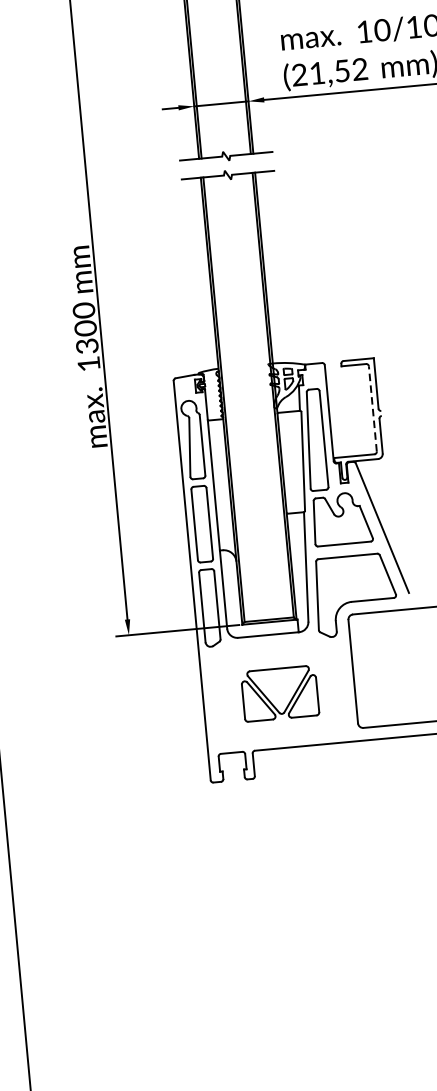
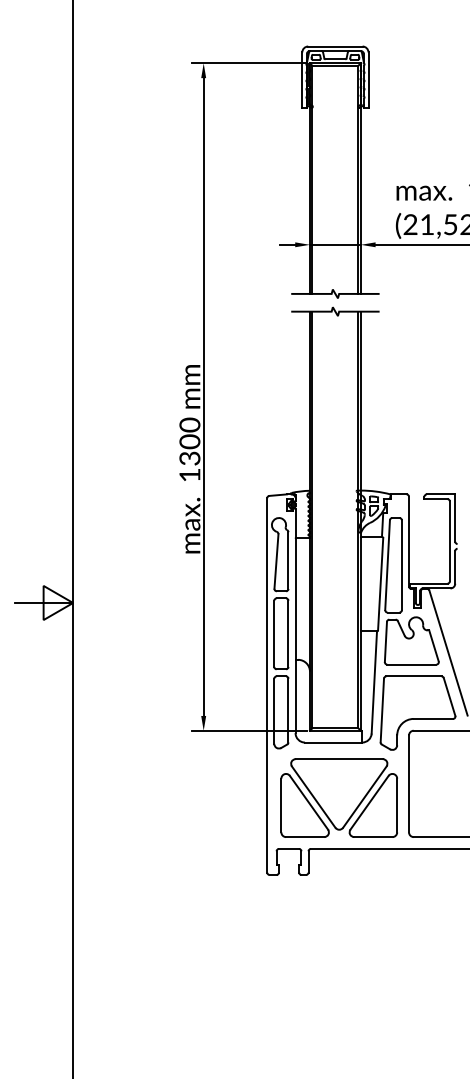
line: (372, 409) -> (449, 541), dashed -> solid
part: (279, 693) -> (338, 797), size x1.67

